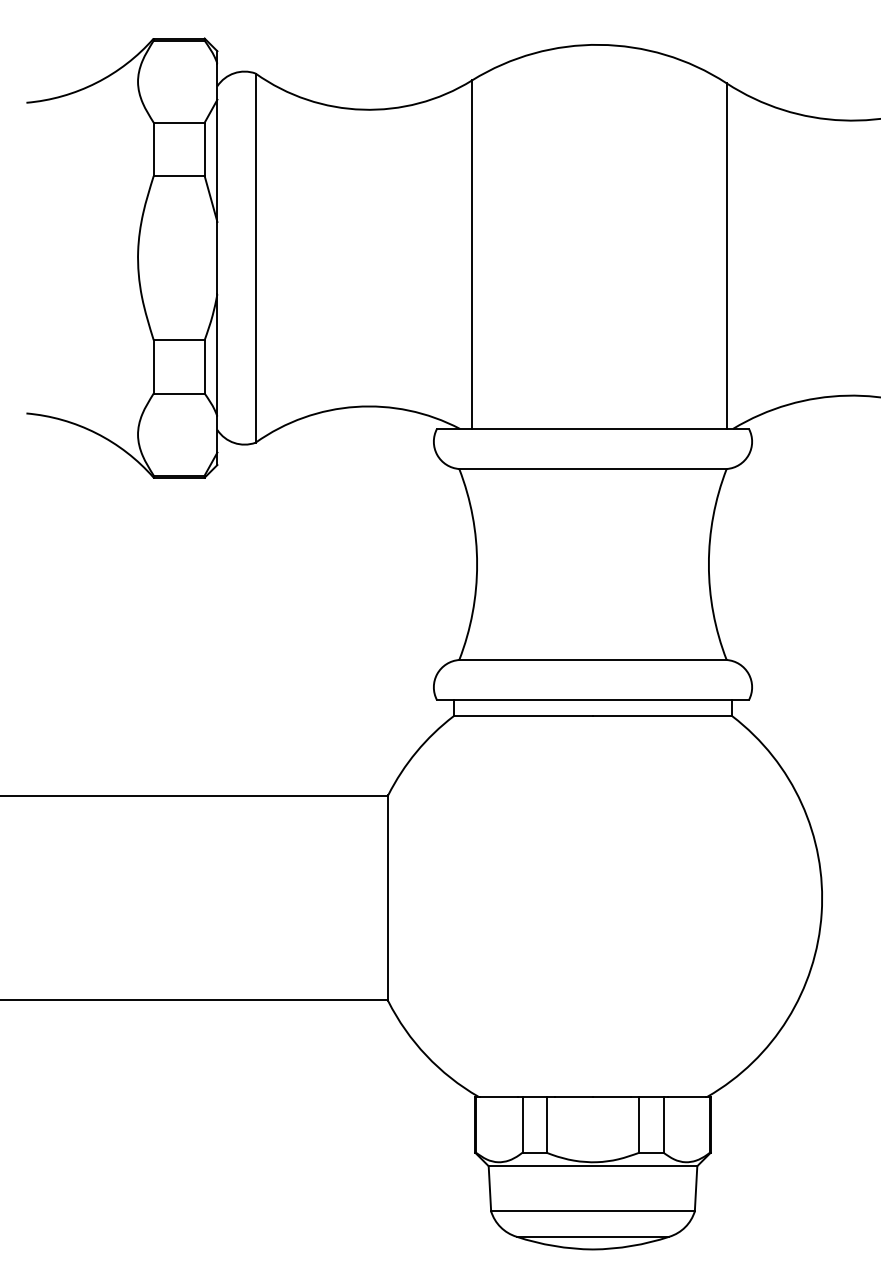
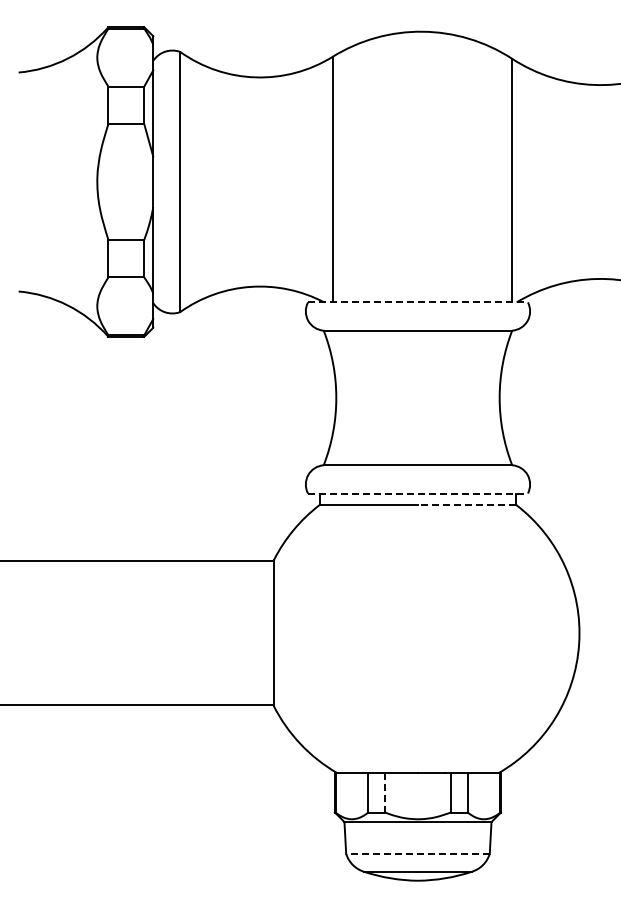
line: (592, 429) -> (417, 302), solid -> dashed
line: (592, 700) -> (417, 493), solid -> dashed
line: (661, 715) -> (466, 504), solid -> dashed
line: (546, 1124) -> (385, 792), solid -> dashed
line: (592, 1210) -> (417, 853), solid -> dashed

